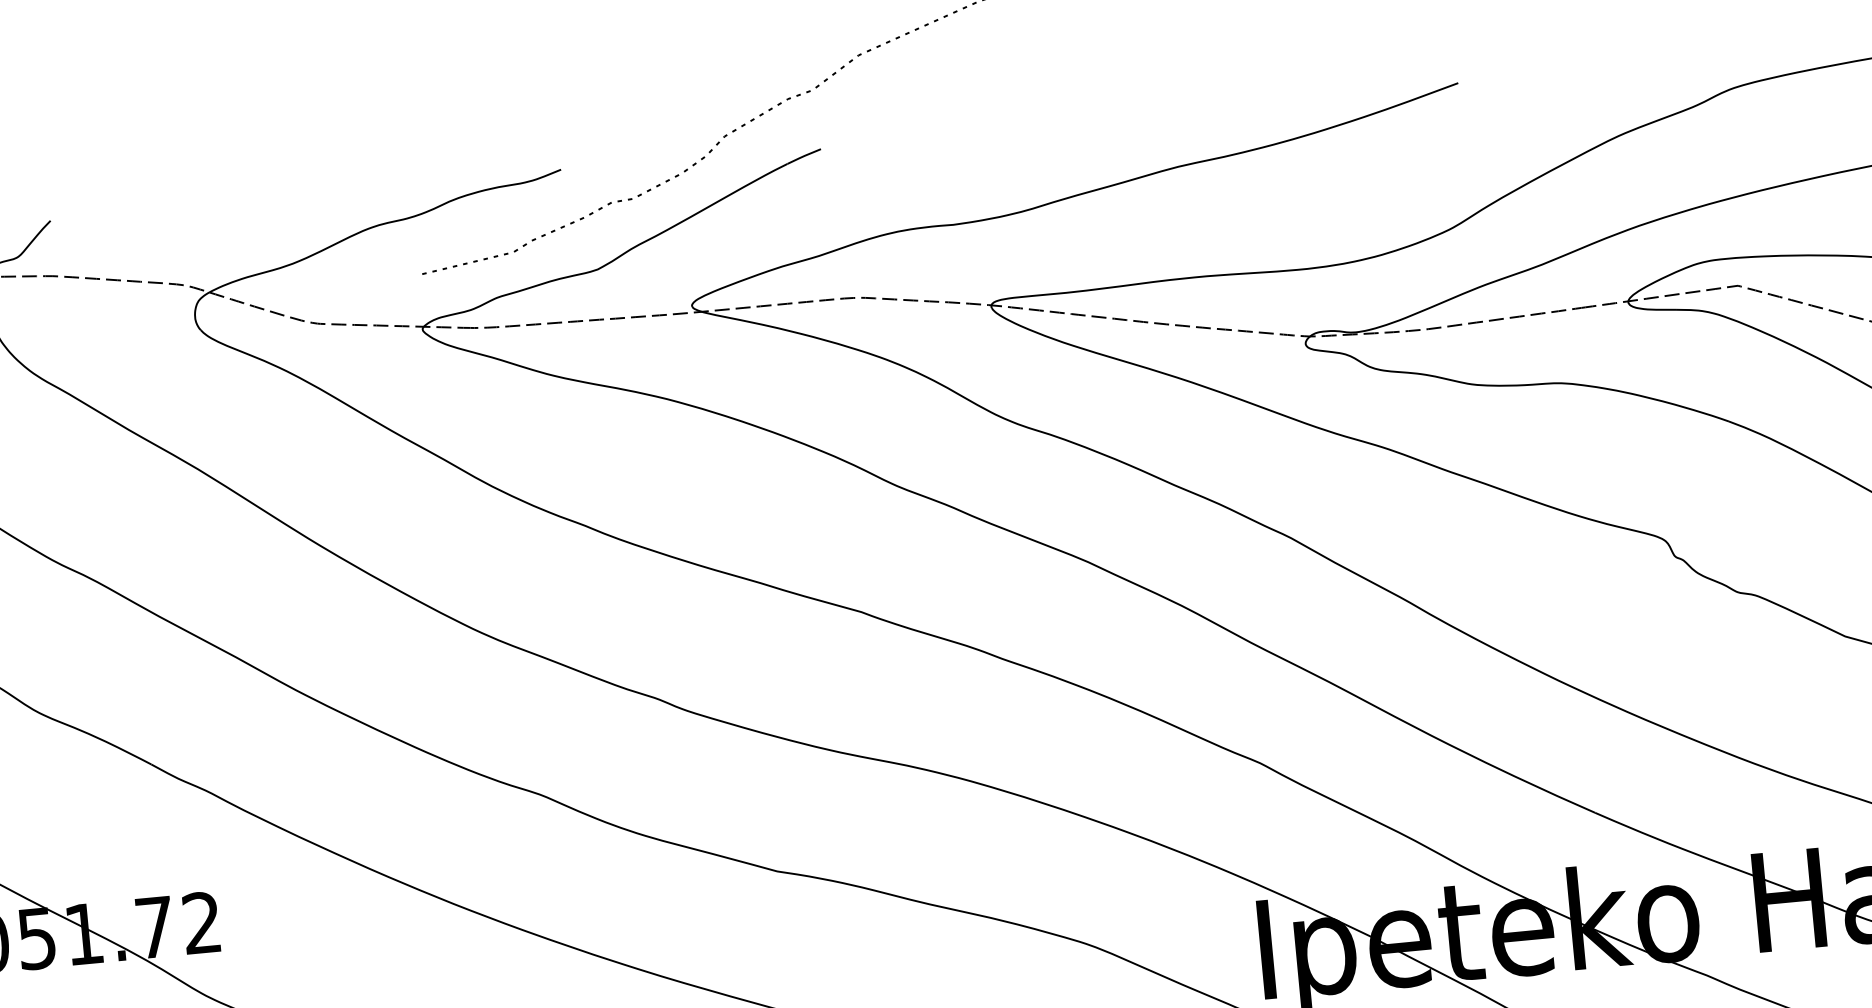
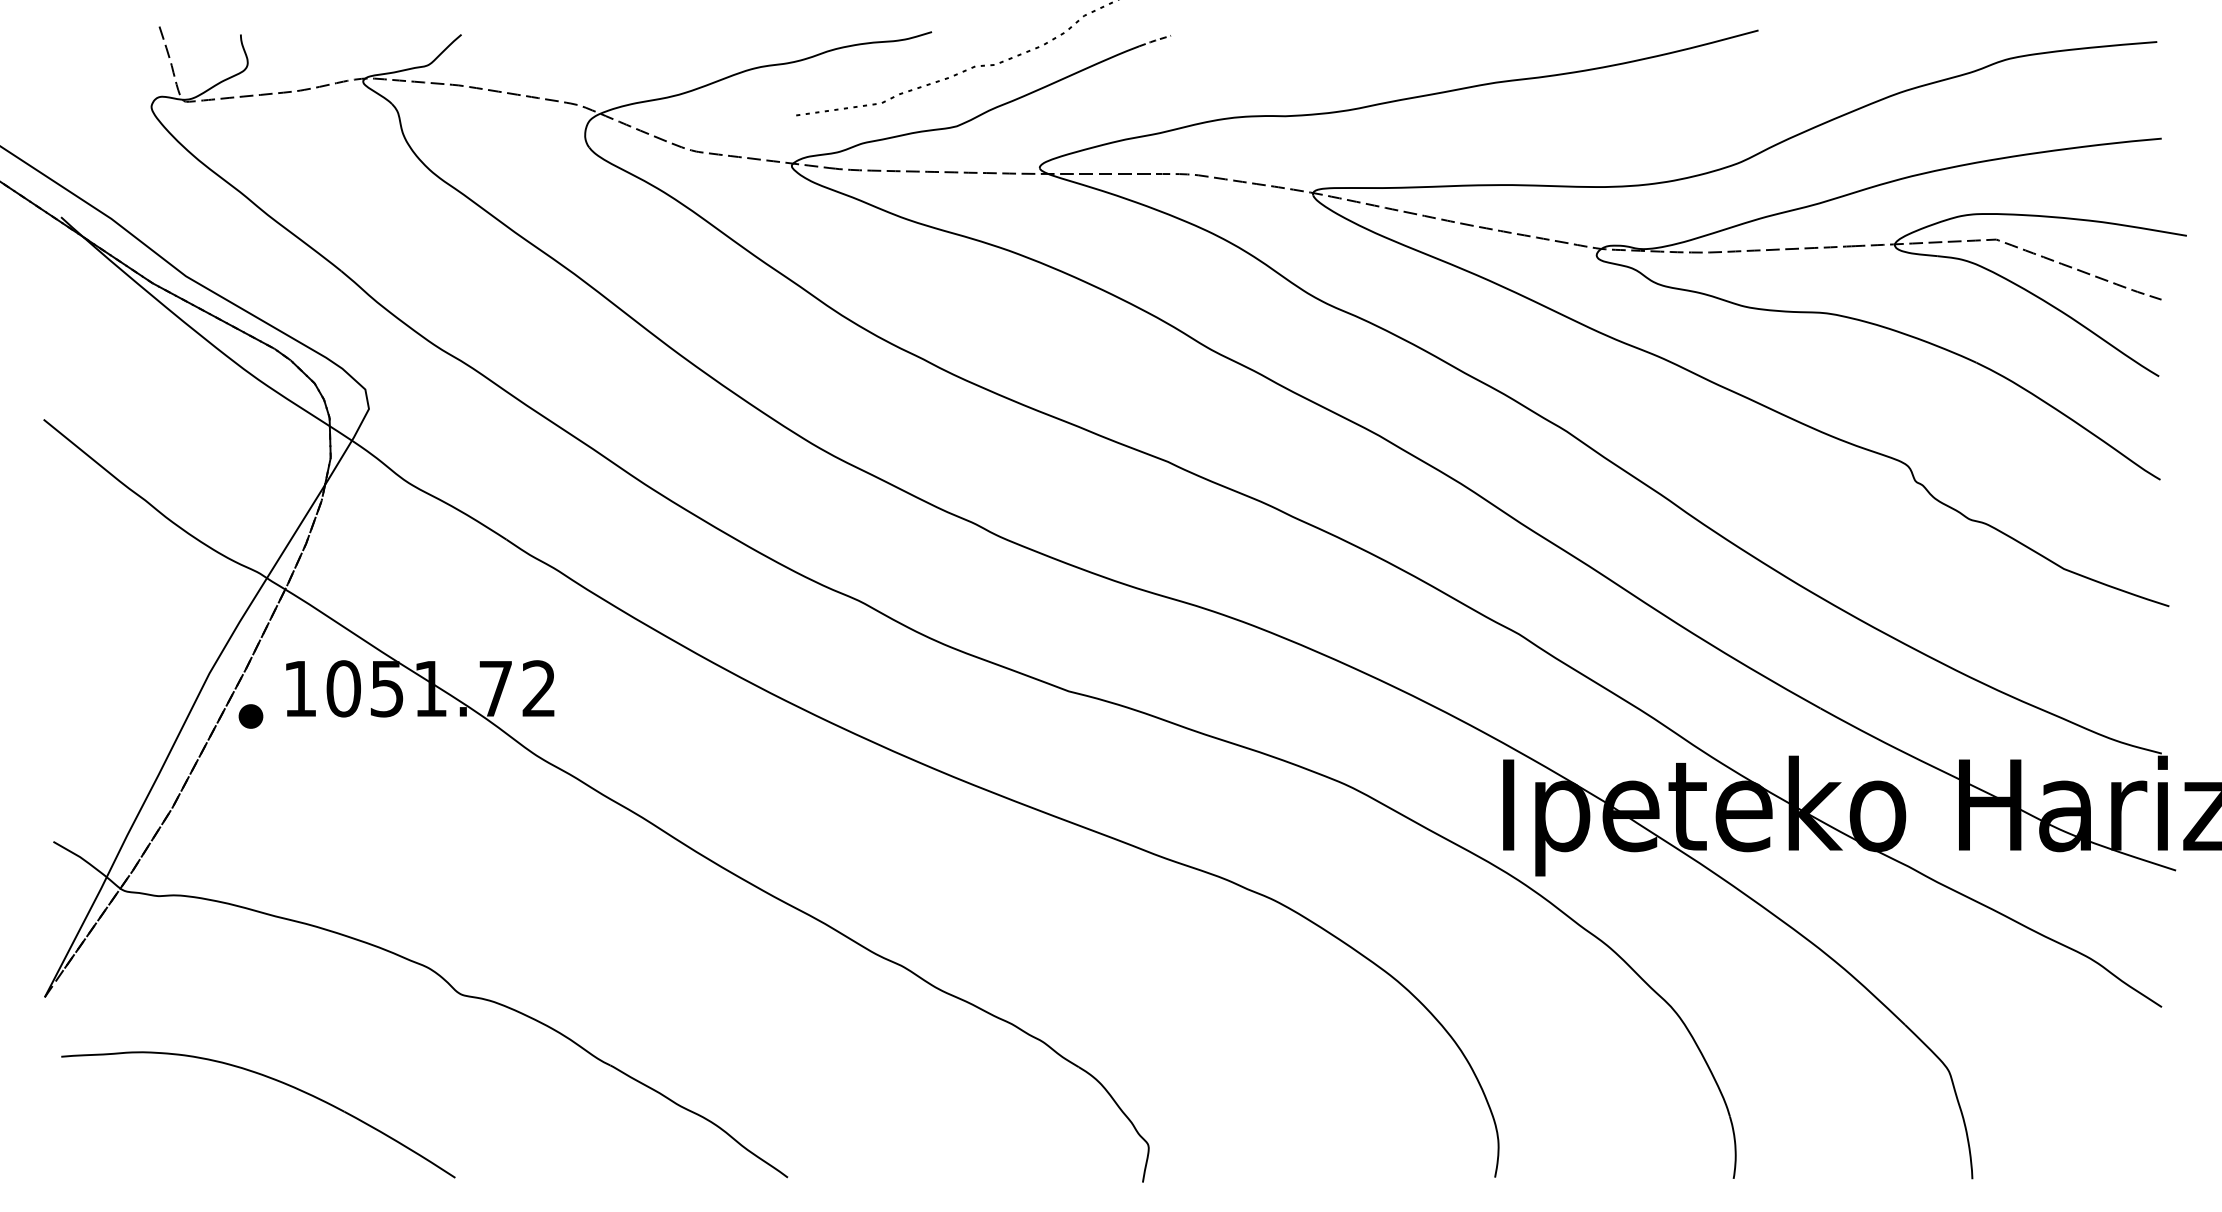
line: (803, 156) -> (1154, 40), solid -> dashed

